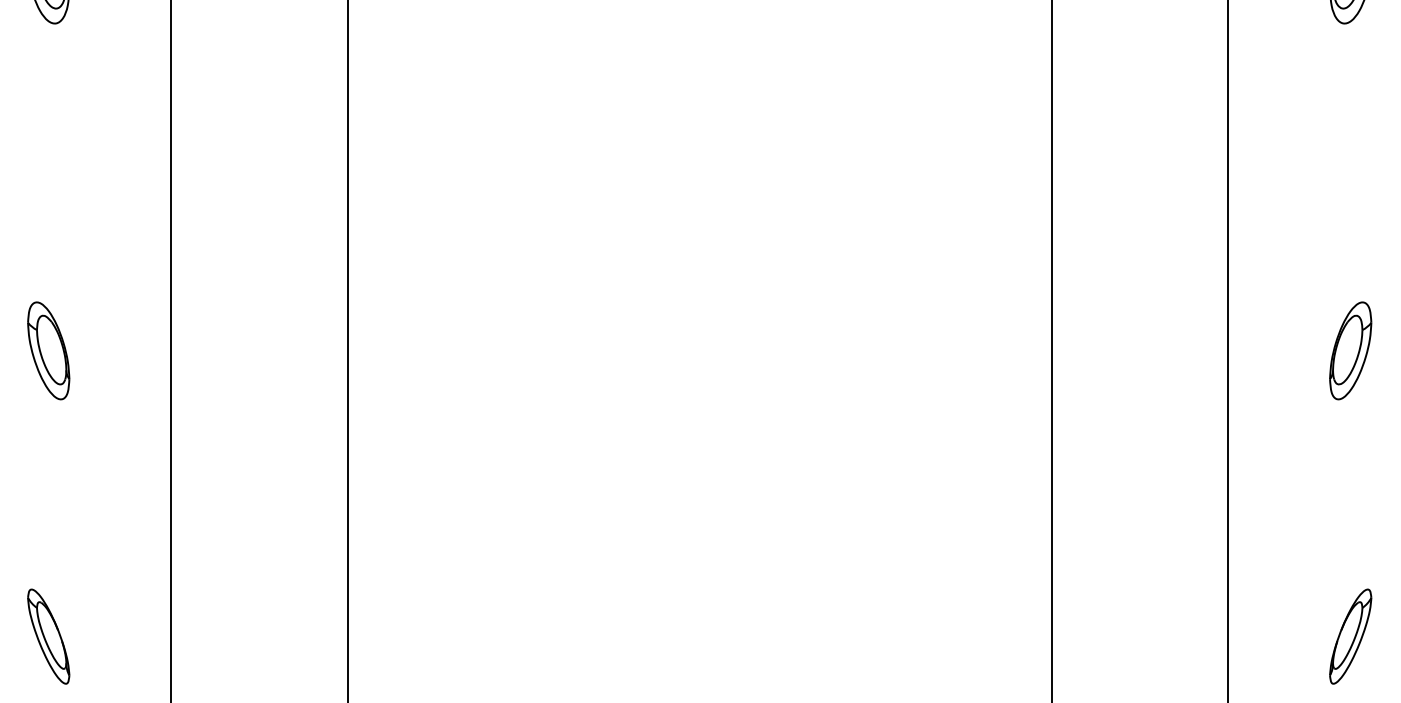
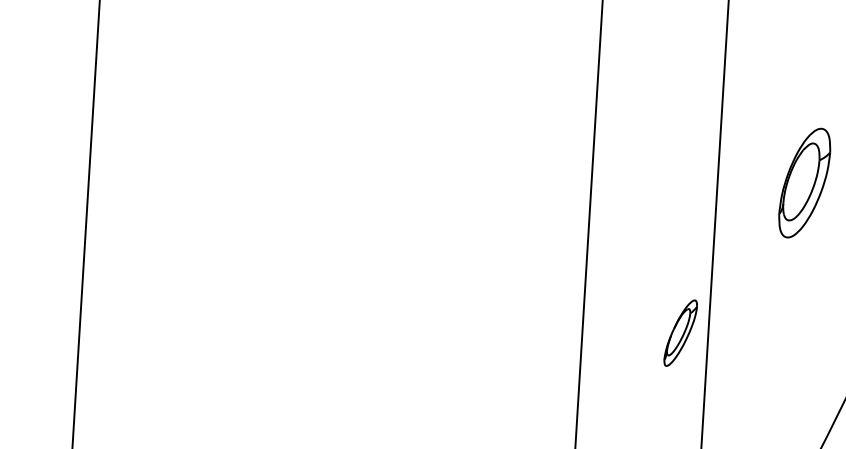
part: (1350, 350) -> (804, 182), size x1.6
part: (1350, 636) -> (680, 333), moved

